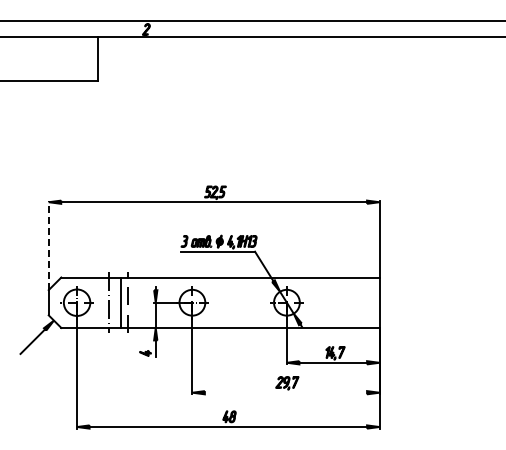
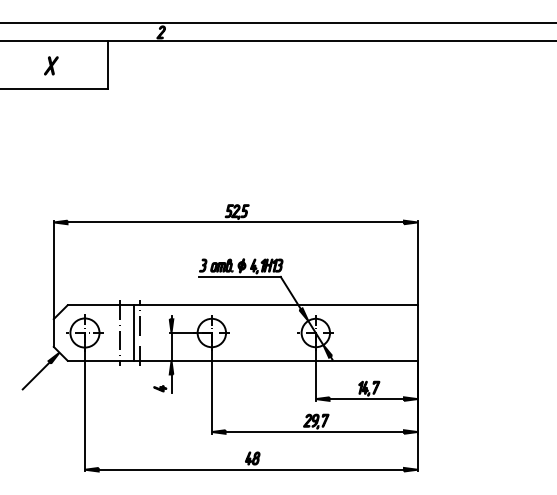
part: (46, 59) -> (51, 65), added
line: (48, 245) -> (53, 270), dashed -> solid
line: (285, 392) -> (314, 431), added

